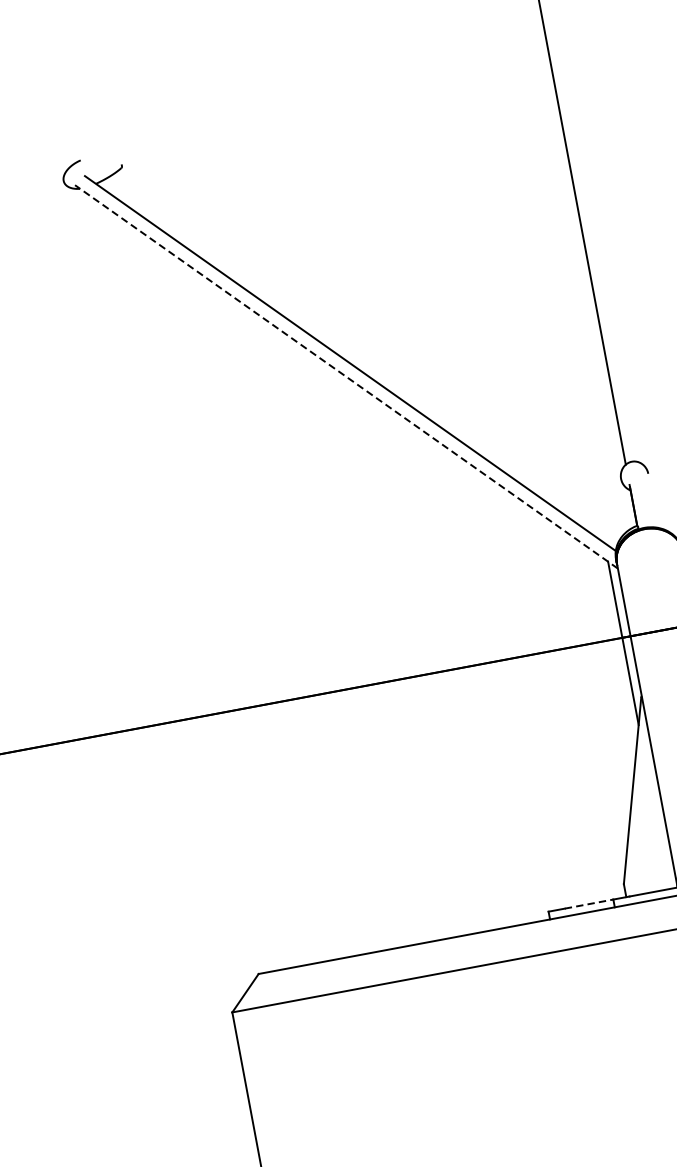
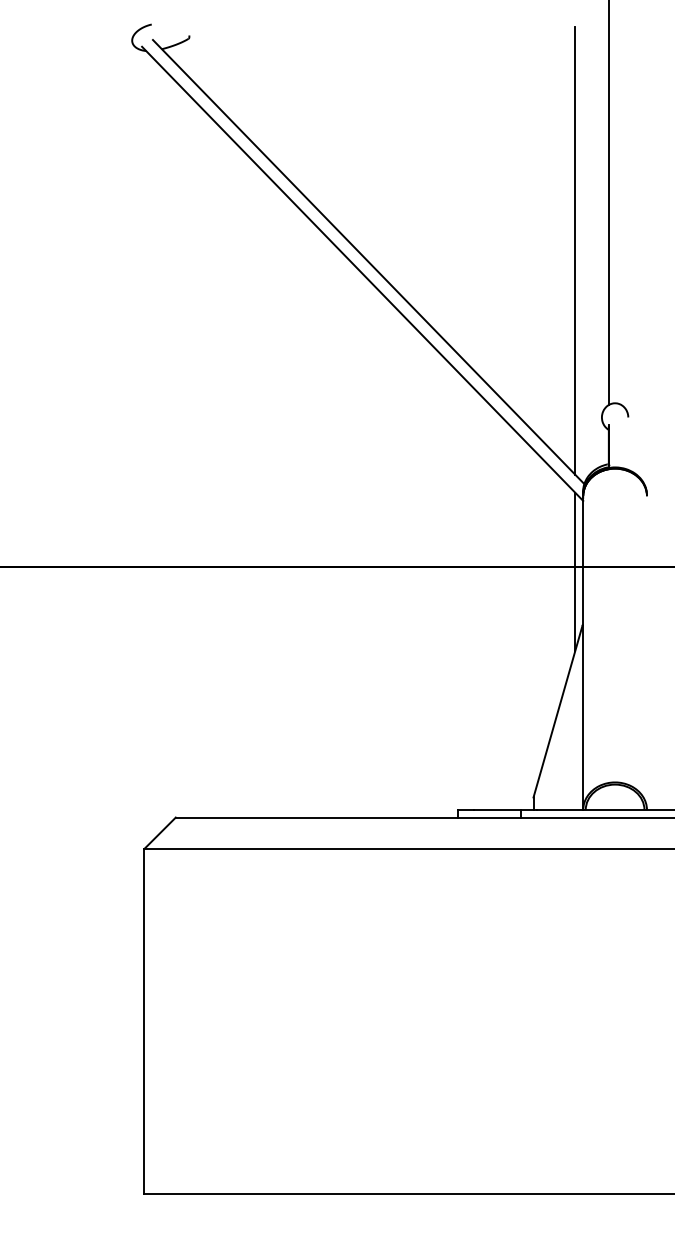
line: (561, 311) -> (575, 250), added
line: (346, 376) -> (362, 273), dashed -> solid
line: (589, 904) -> (497, 810), dashed -> solid

